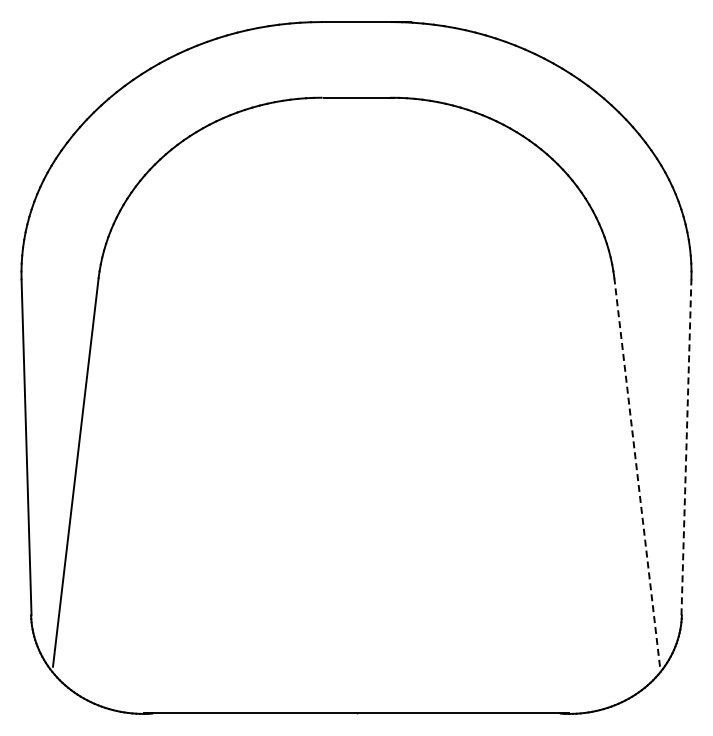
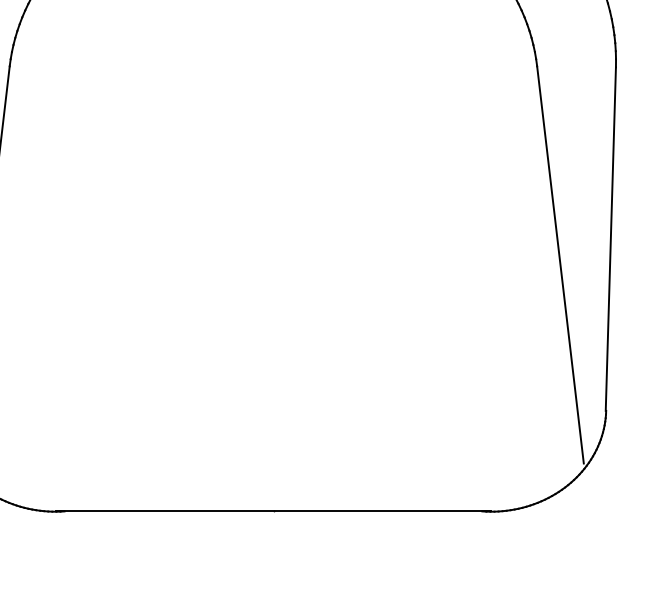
line: (686, 446) -> (610, 238), dashed -> solid
line: (637, 472) -> (560, 264), dashed -> solid

